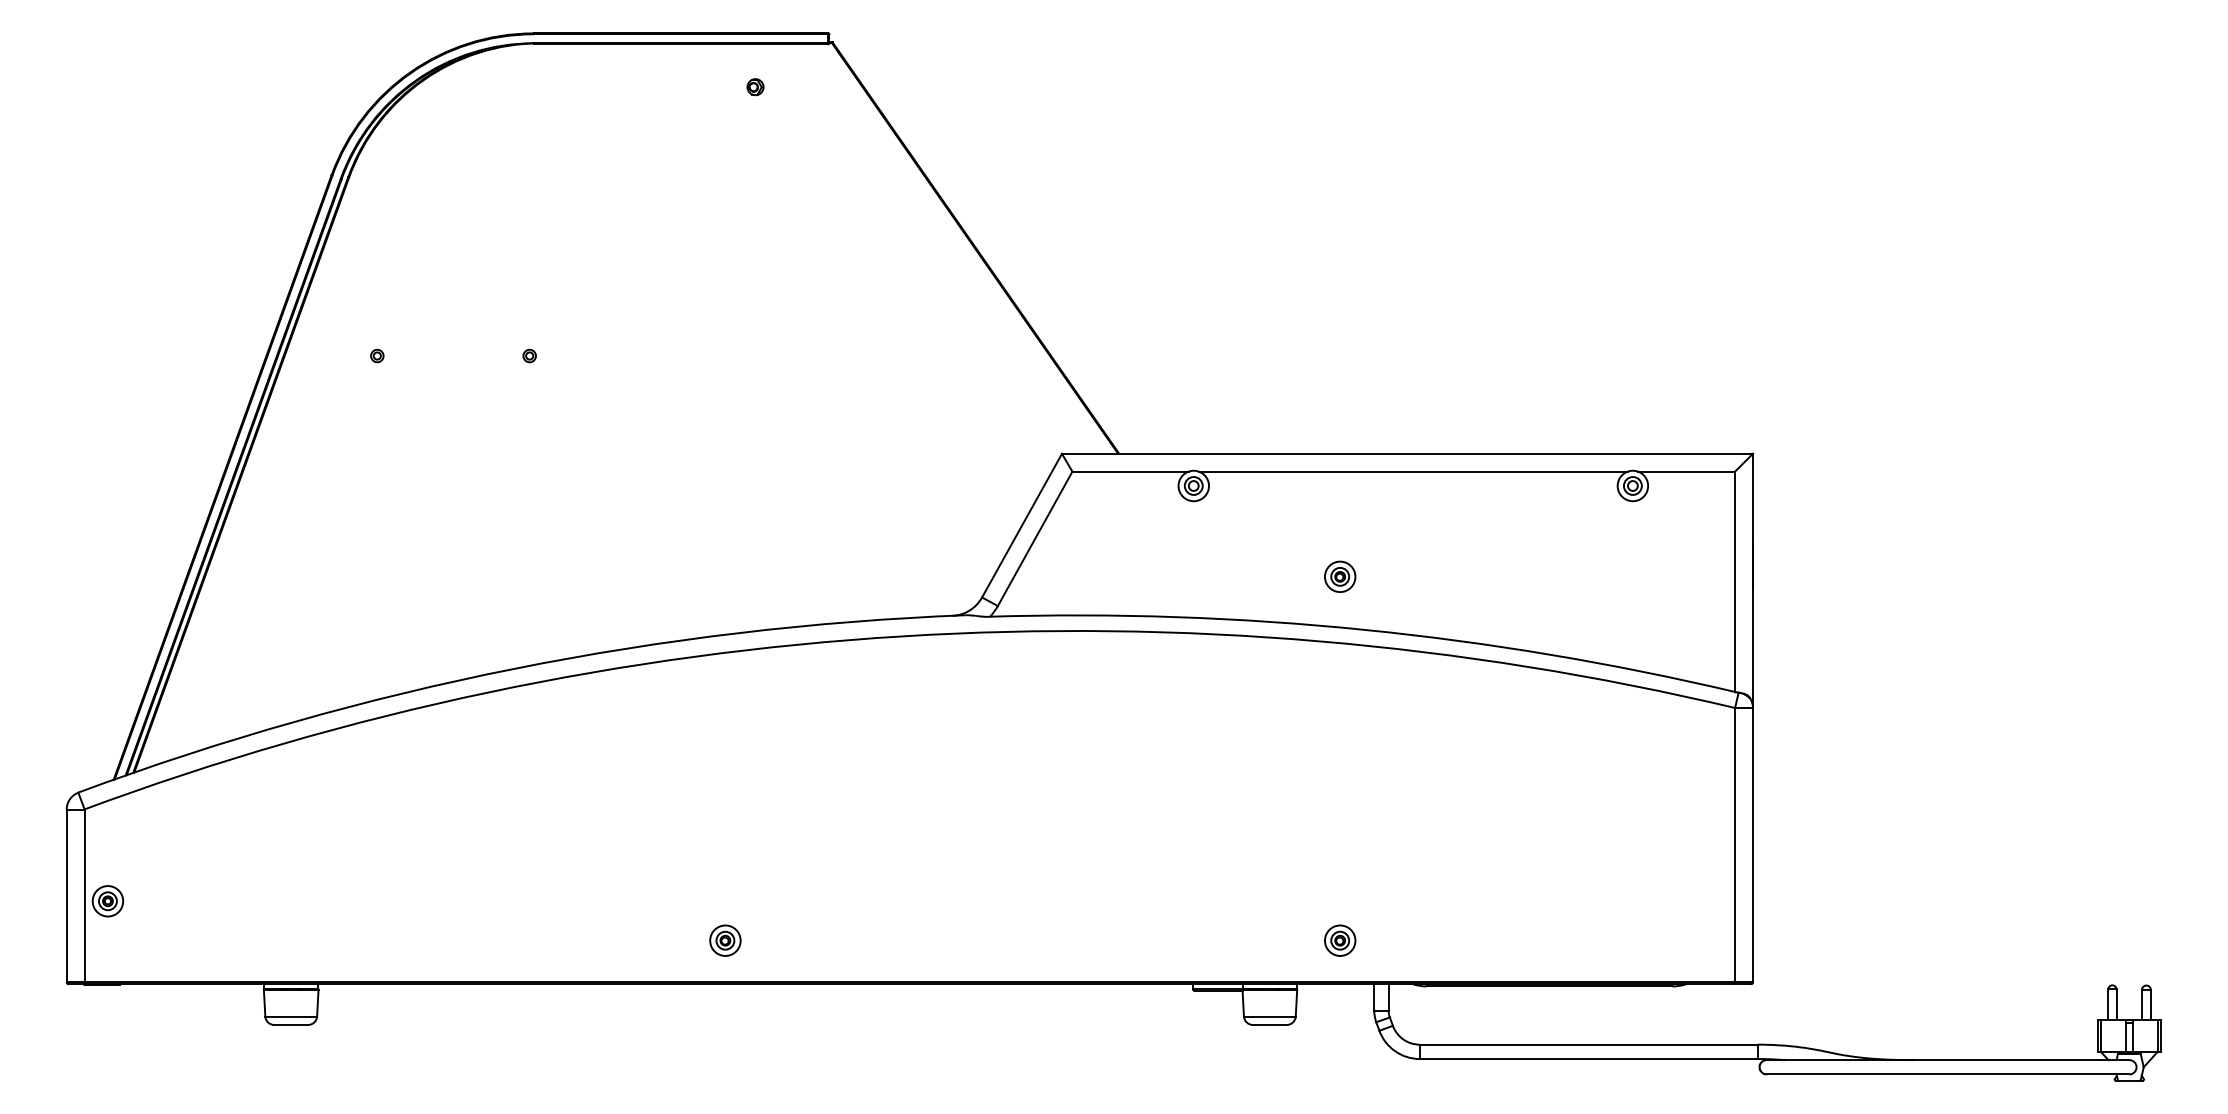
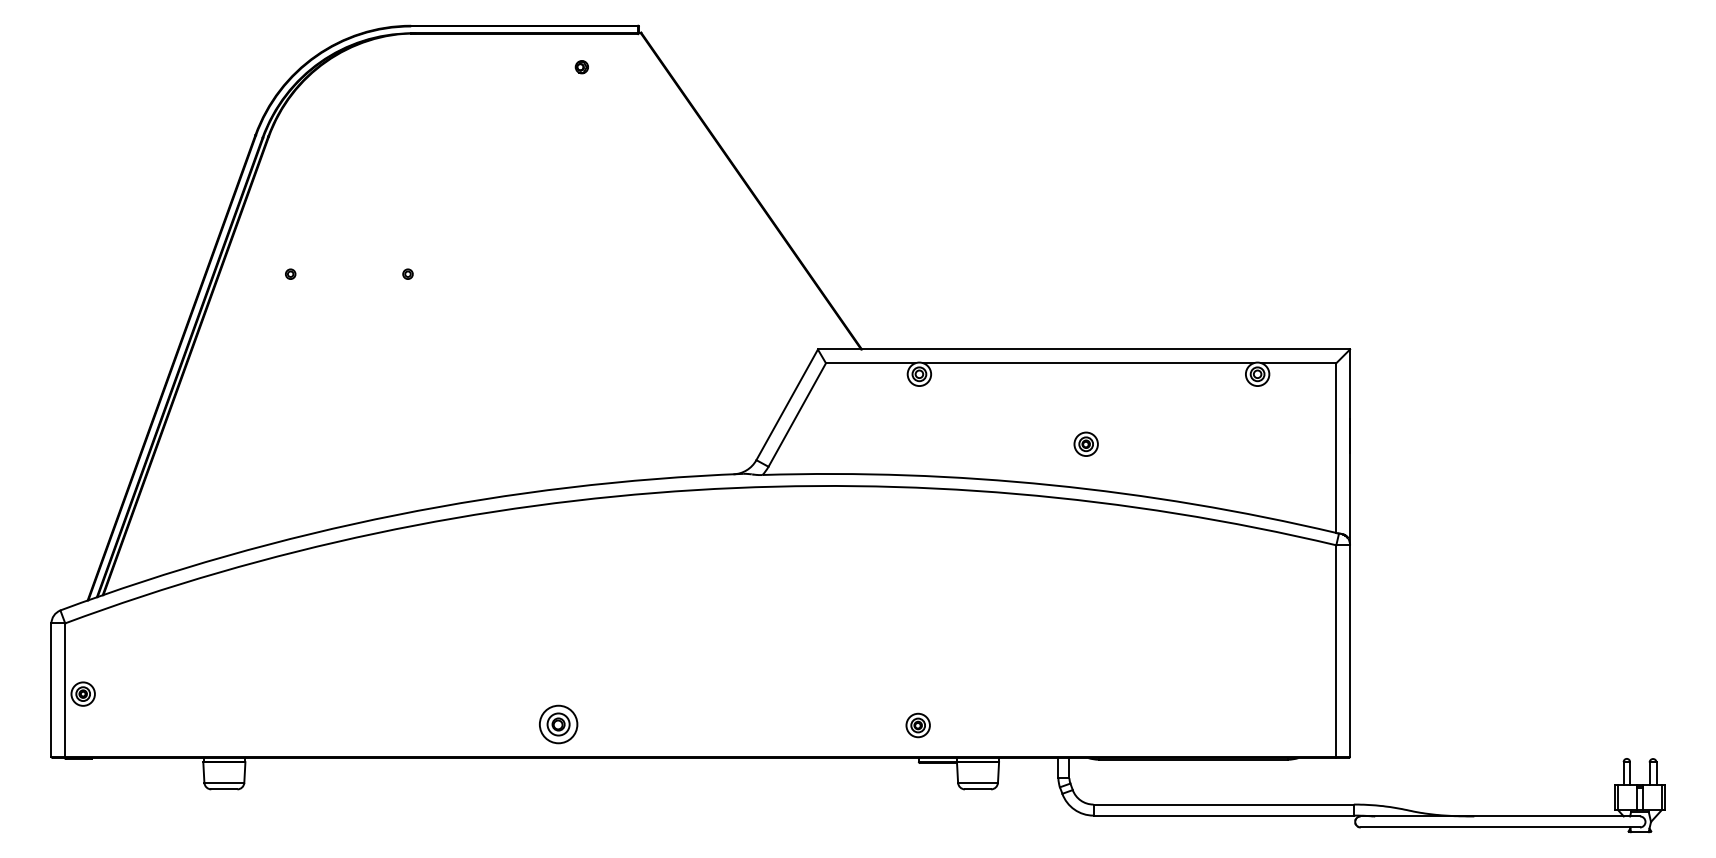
part: (1339, 575) -> (1085, 443), moved
part: (725, 940) -> (558, 724), size x1.6
part: (1339, 940) -> (917, 725), moved

